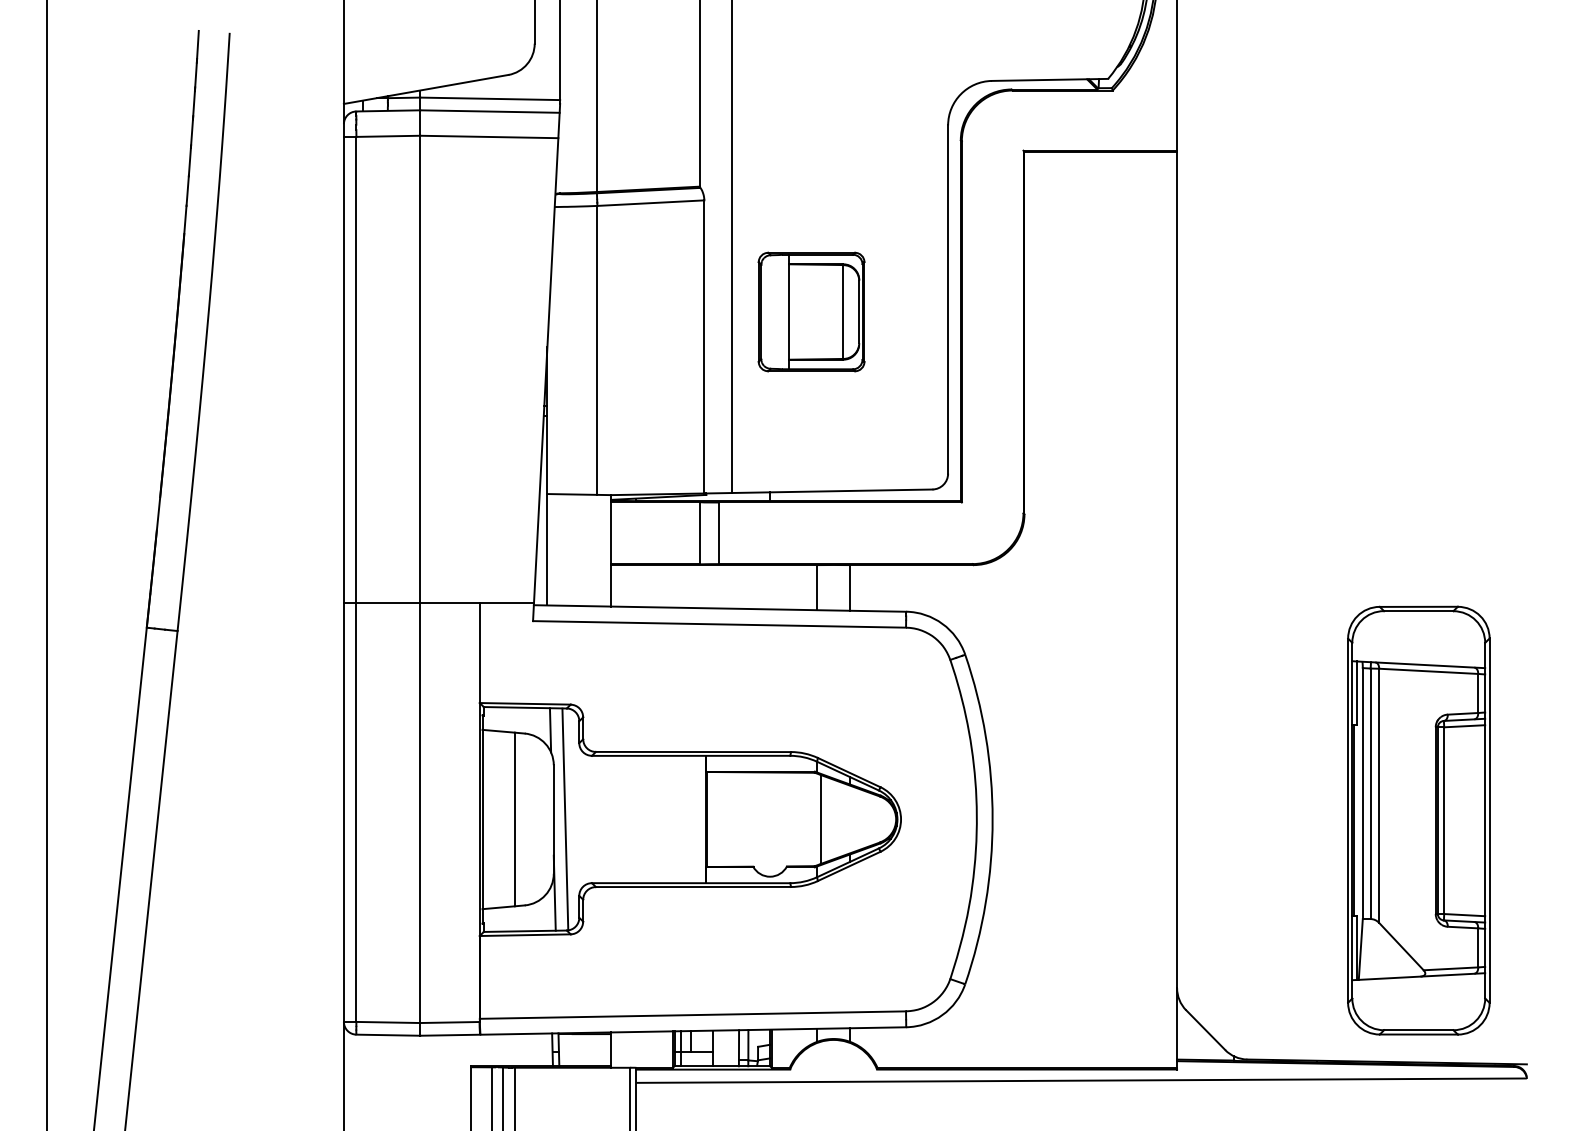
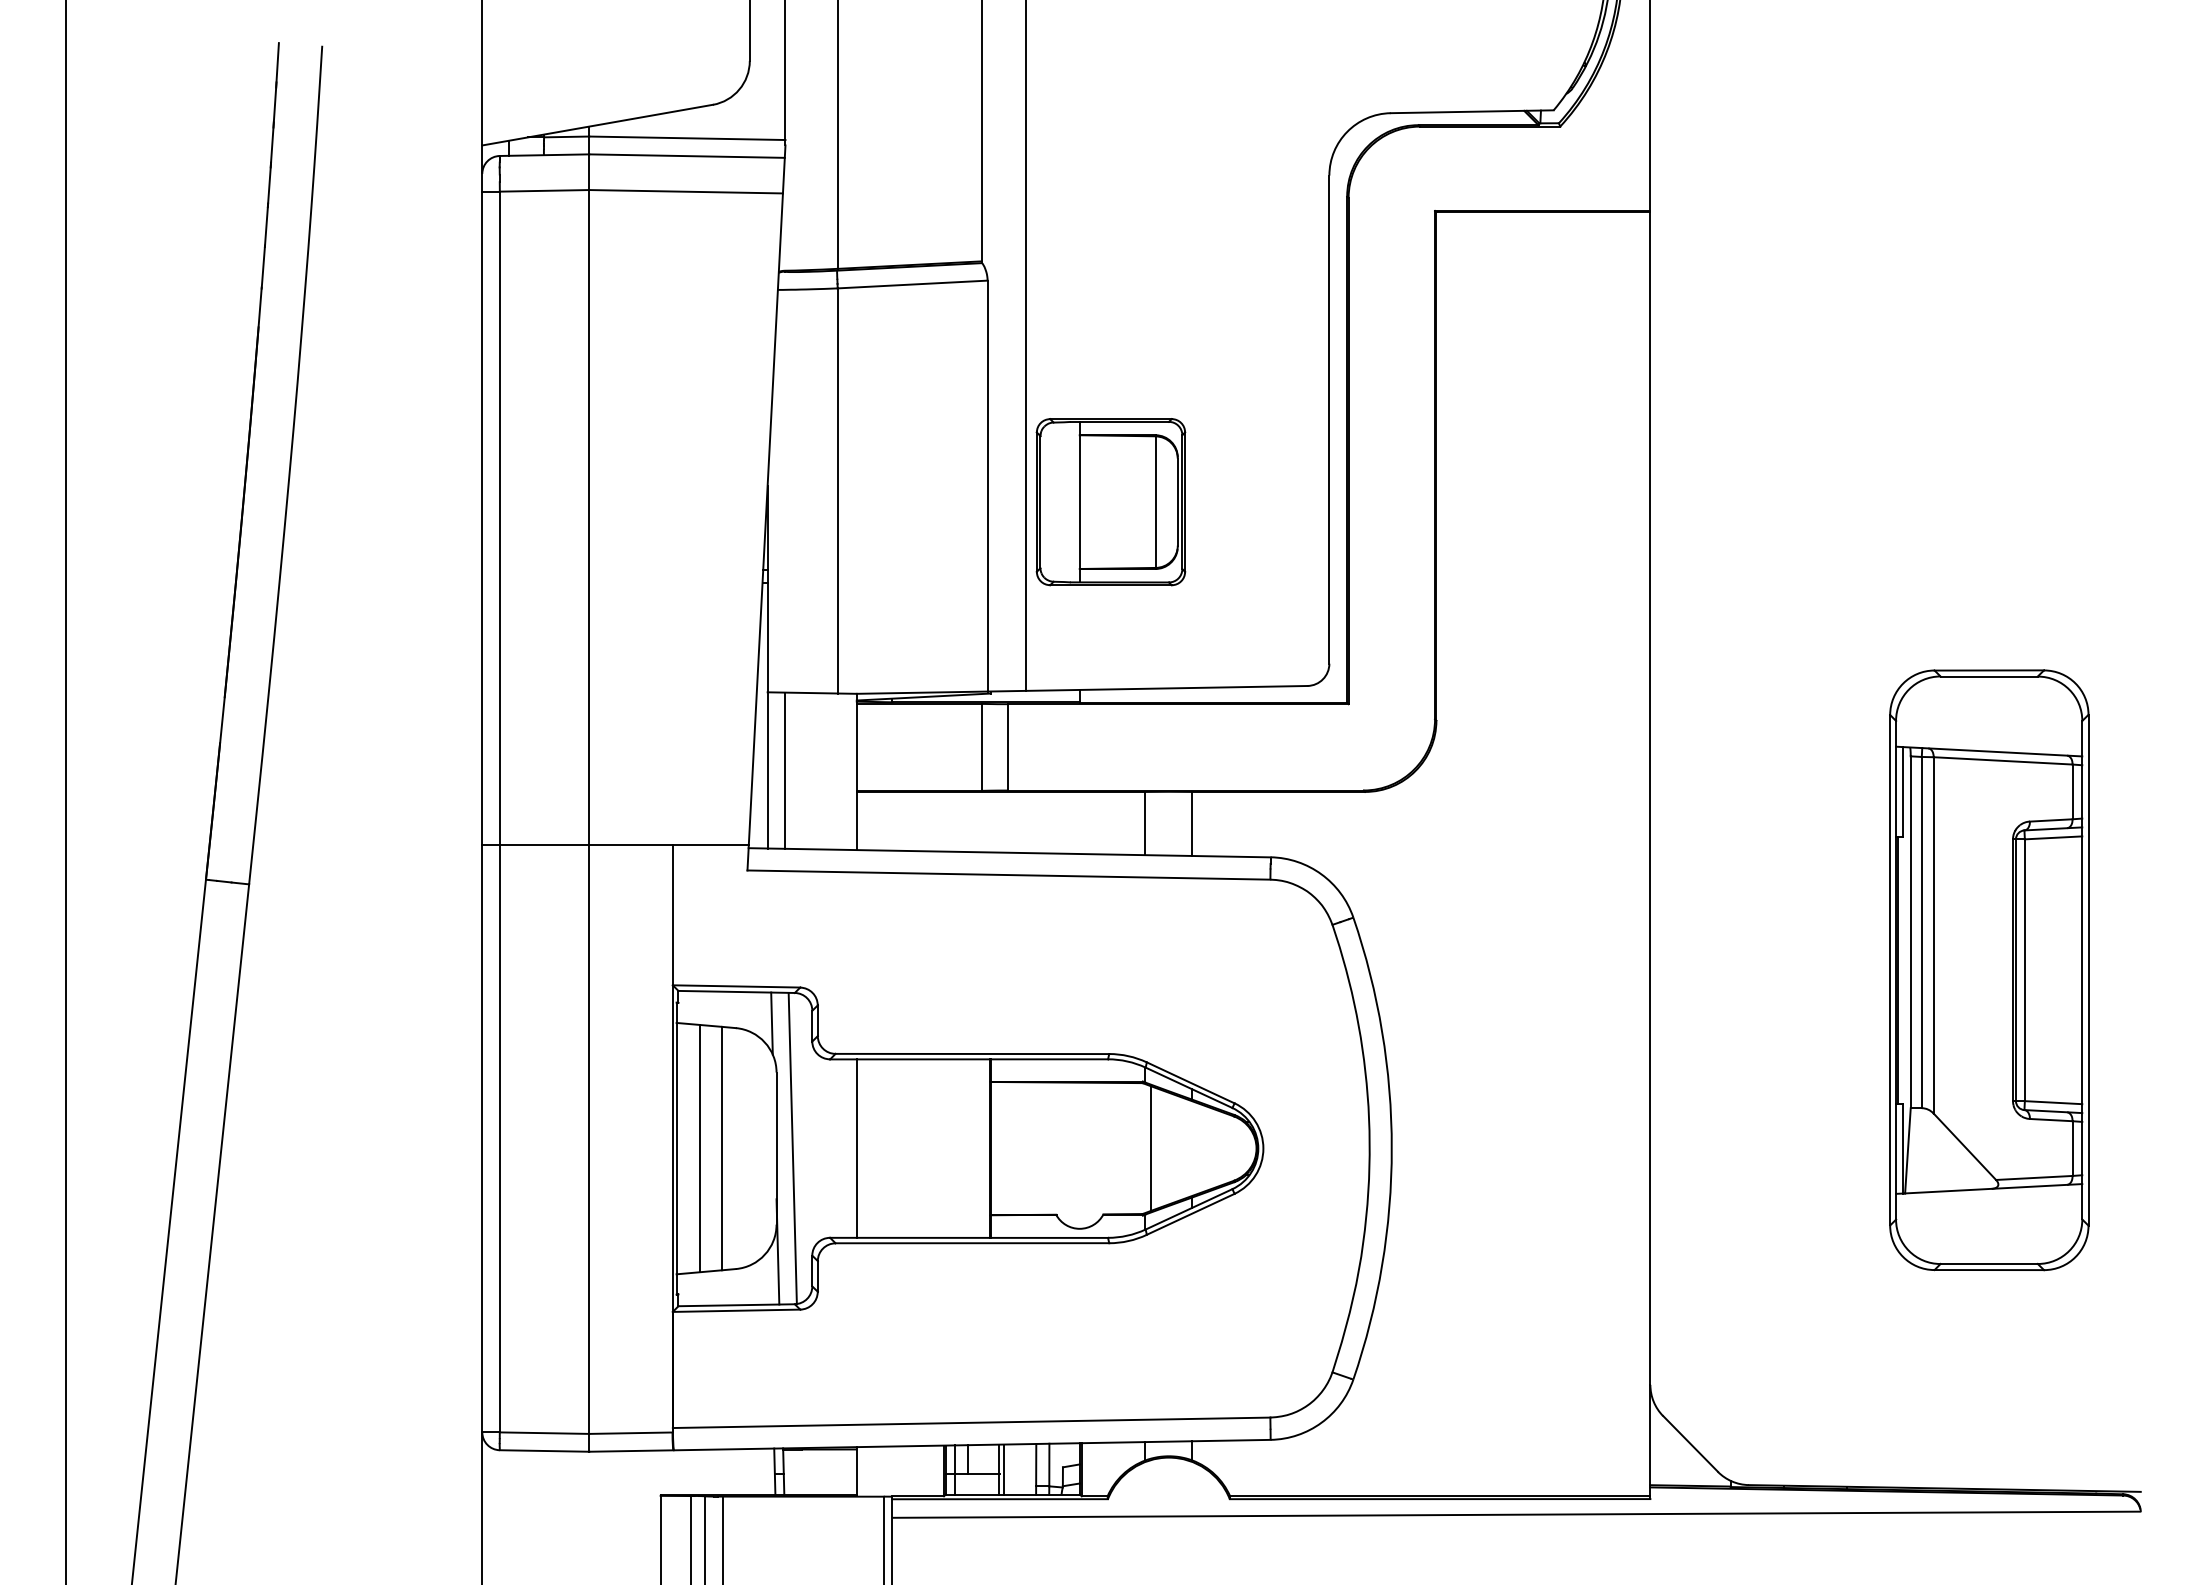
part: (811, 312) -> (1110, 502), moved
line: (560, 549) -> (785, 770), added
line: (498, 819) -> (699, 1148), added
line: (610, 819) -> (856, 1148), added
part: (1418, 820) -> (1989, 970), moved
line: (715, 1048) -> (1003, 1469), added

